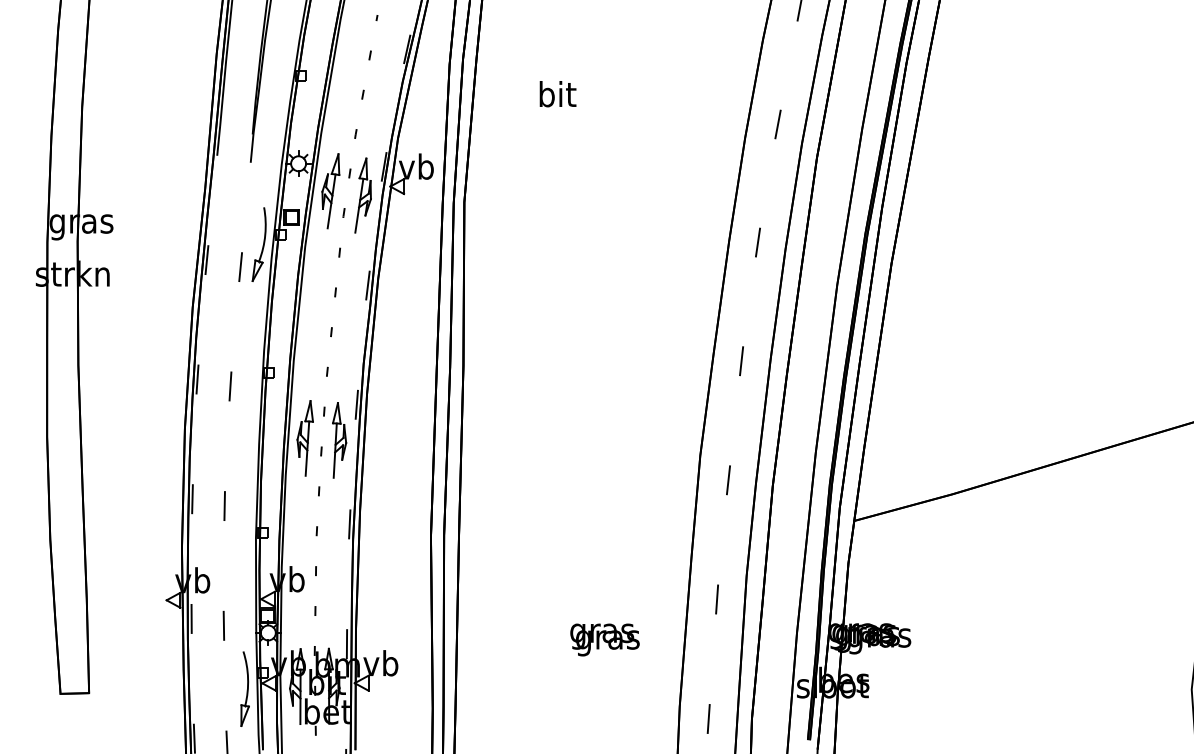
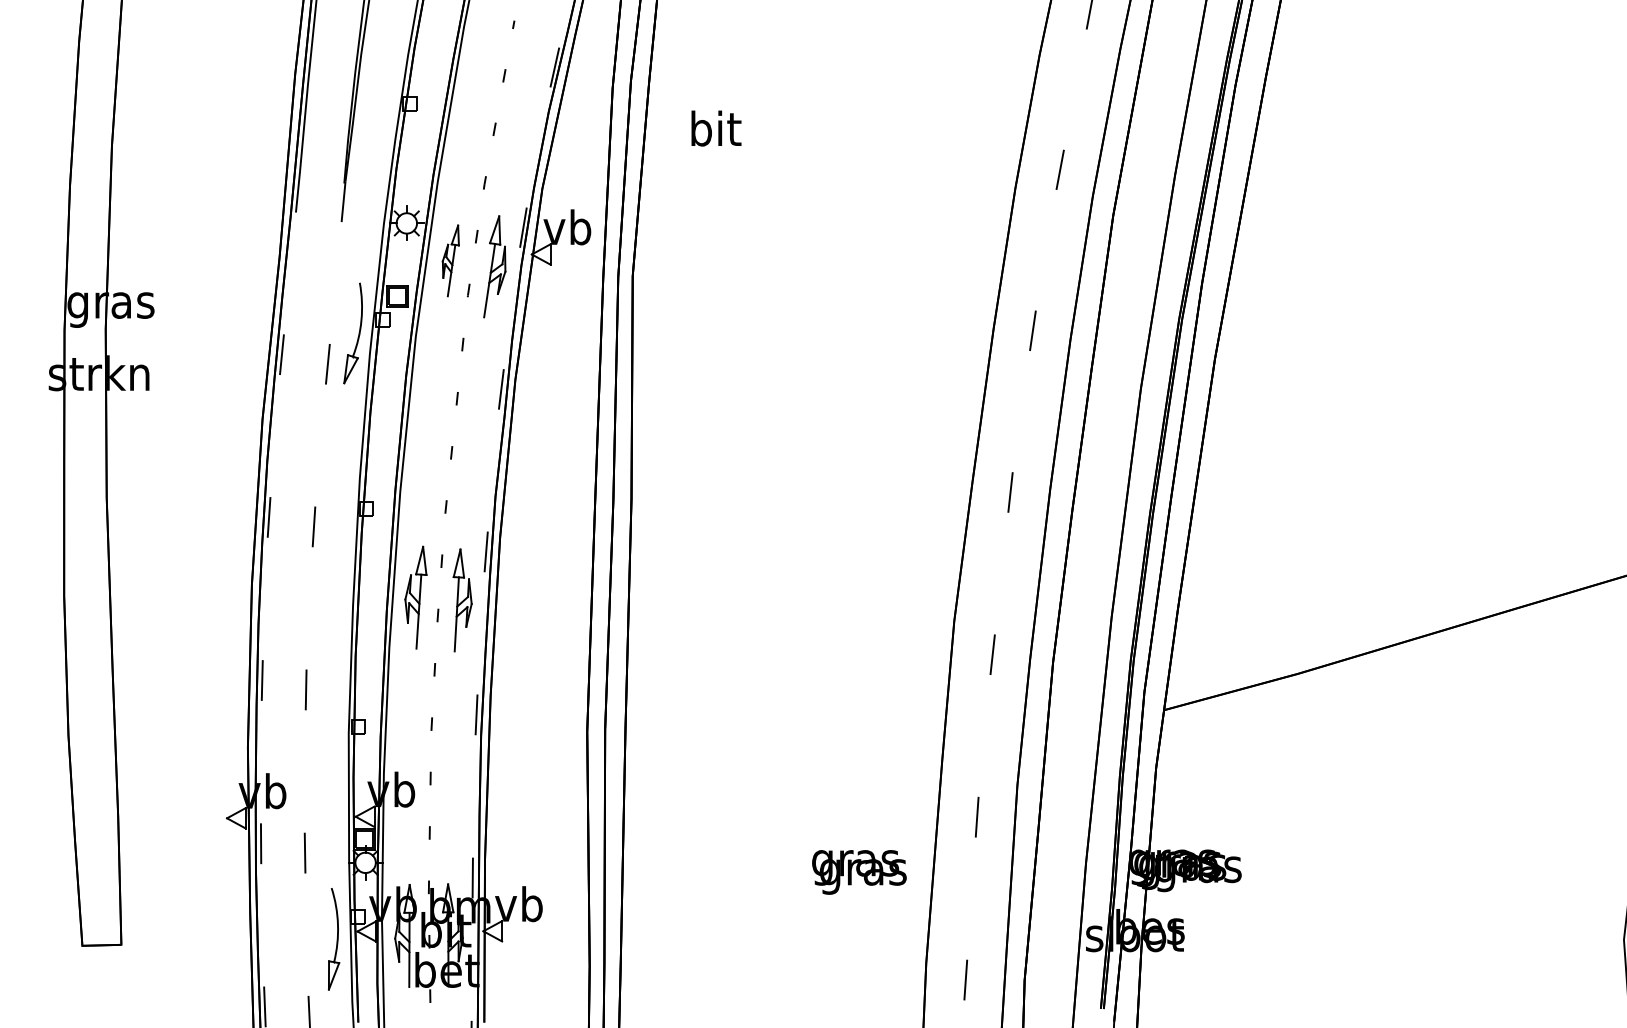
text: (558, 94) -> (716, 128), moved
part: (330, 190) -> (450, 260), size x0.7
text: (605, 640) -> (859, 872), moved

